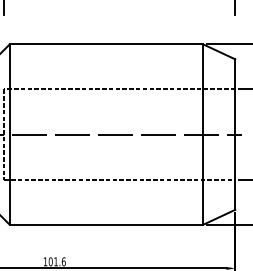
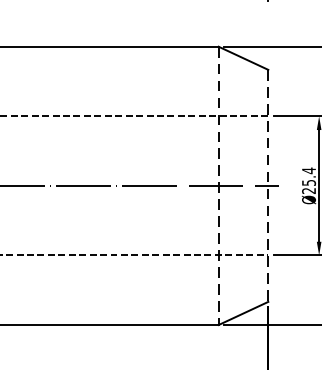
line: (203, 135) -> (219, 187), solid -> dashed
line: (235, 135) -> (268, 187), solid -> dashed

